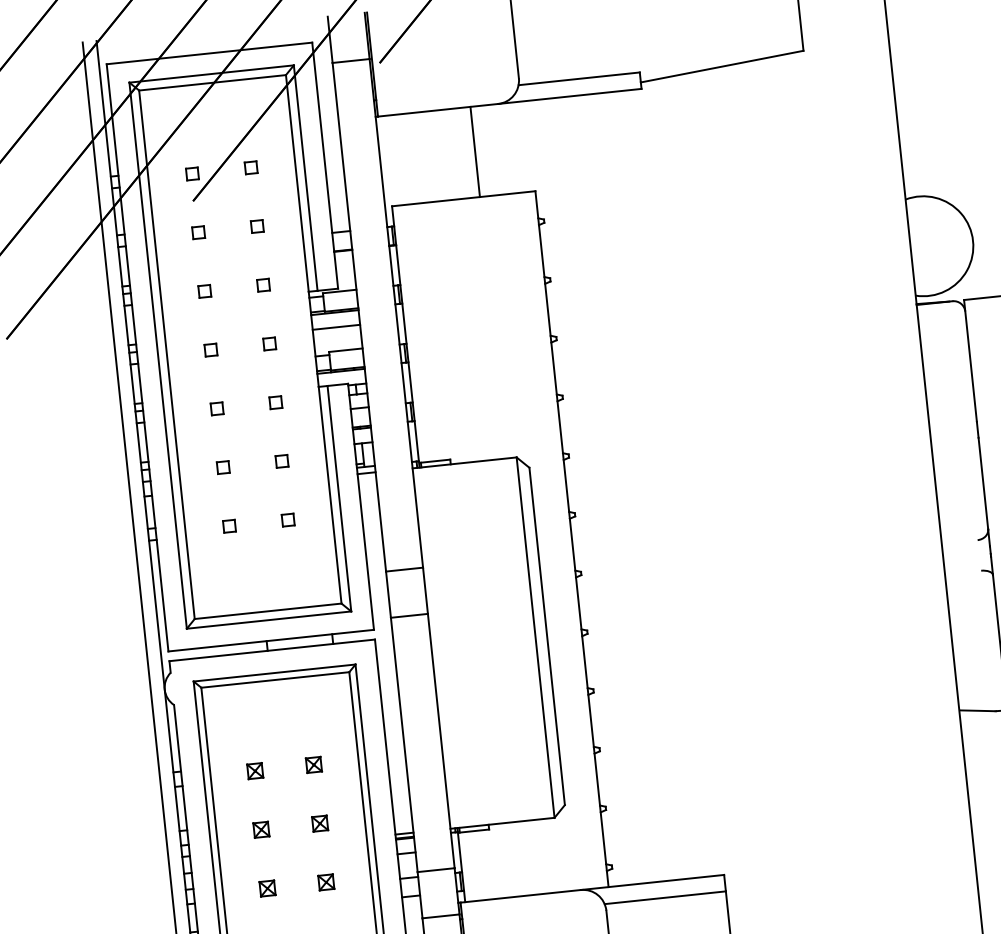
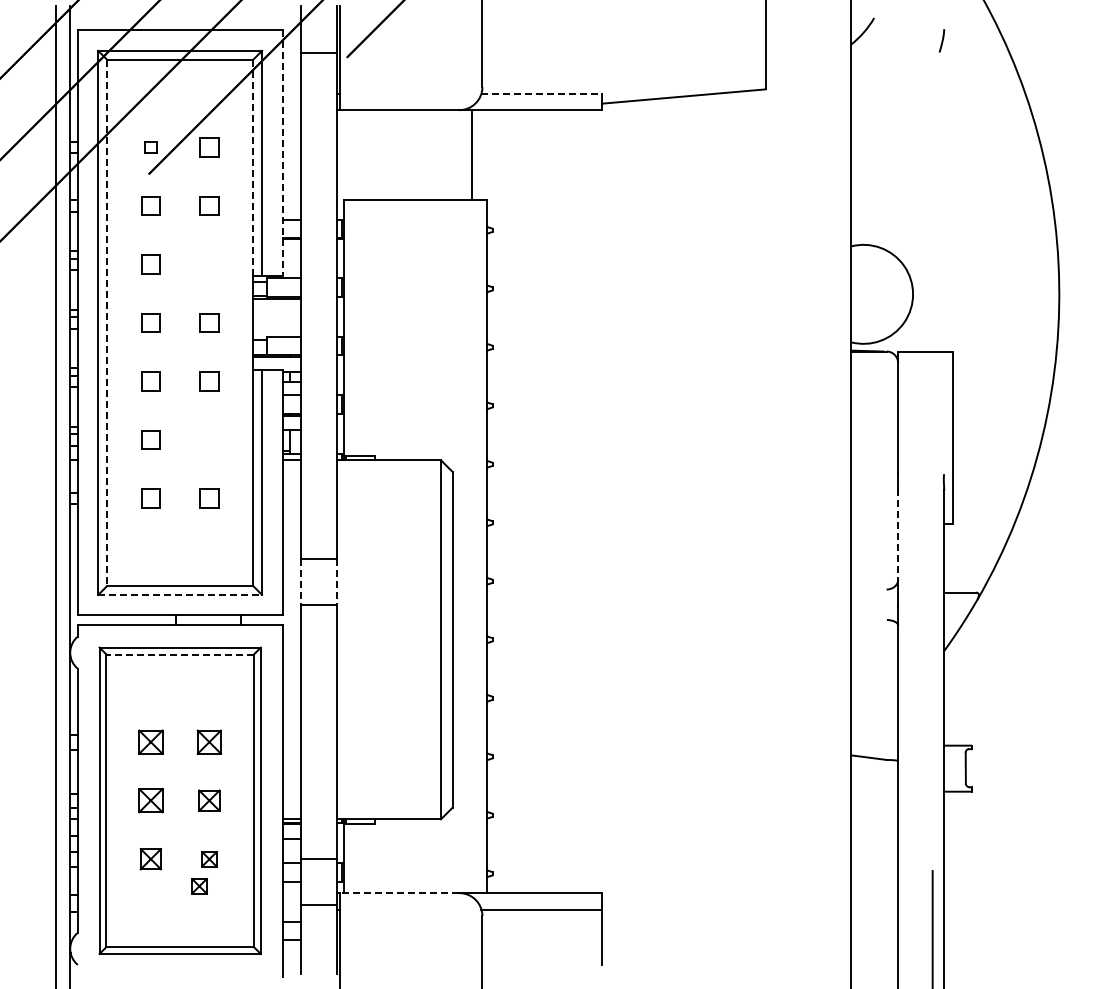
line: (579, 78) -> (542, 93), solid -> dashed
line: (474, 151) -> (471, 154), moved
line: (325, 166) -> (282, 153), solid -> dashed
part: (251, 167) -> (209, 147), size x1.6
line: (297, 183) -> (253, 167), solid -> dashed
part: (257, 226) -> (209, 205), size x1.6
part: (198, 232) -> (150, 205), size x1.6
part: (263, 285) -> (209, 264), removed
part: (204, 291) -> (150, 264), size x1.6
line: (336, 327) -> (276, 313), removed
part: (269, 343) -> (209, 322), size x1.6
part: (210, 349) -> (150, 322), size x1.6
line: (167, 355) -> (107, 323), solid -> dashed
part: (275, 402) -> (209, 381), size x1.6
part: (216, 408) -> (150, 381), size x1.6
part: (282, 460) -> (209, 439), removed
part: (222, 467) -> (150, 439), size x1.6
line: (983, 483) -> (898, 534), solid -> dashed
part: (288, 520) -> (209, 498), size x1.6
part: (229, 526) -> (150, 498), size x1.6
line: (425, 591) -> (337, 582), solid -> dashed
line: (388, 594) -> (300, 582), solid -> dashed
line: (269, 619) -> (180, 594), solid -> dashed
line: (275, 679) -> (180, 654), solid -> dashed
part: (314, 765) -> (209, 742), size x1.6
part: (254, 771) -> (150, 742), size x1.6
part: (320, 823) -> (209, 800), size x1.4
part: (260, 829) -> (150, 800), size x1.6
part: (267, 888) -> (150, 859), size x1.4
line: (520, 896) -> (399, 893), solid -> dashed
part: (319, 910) -> (199, 886), added

